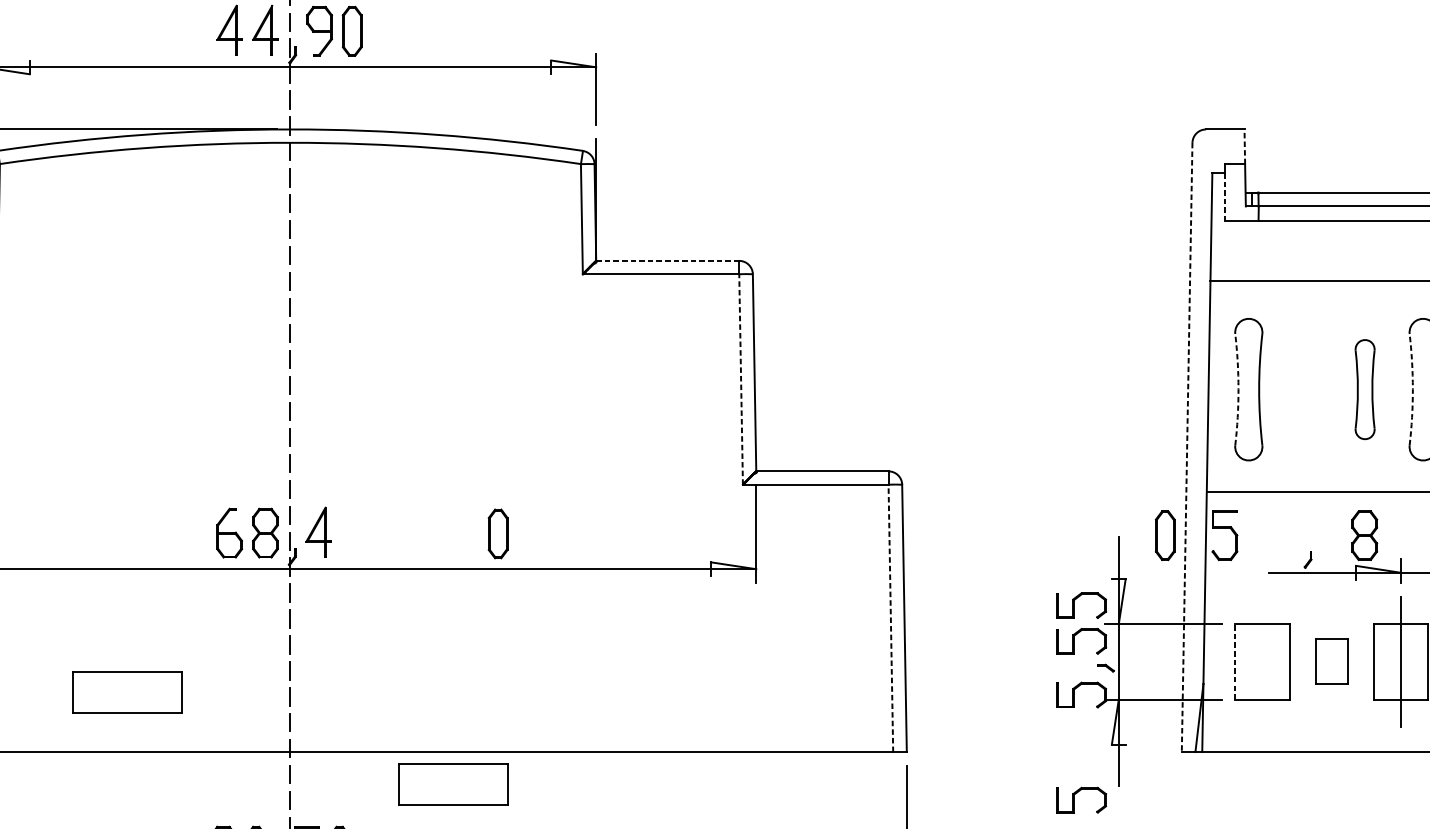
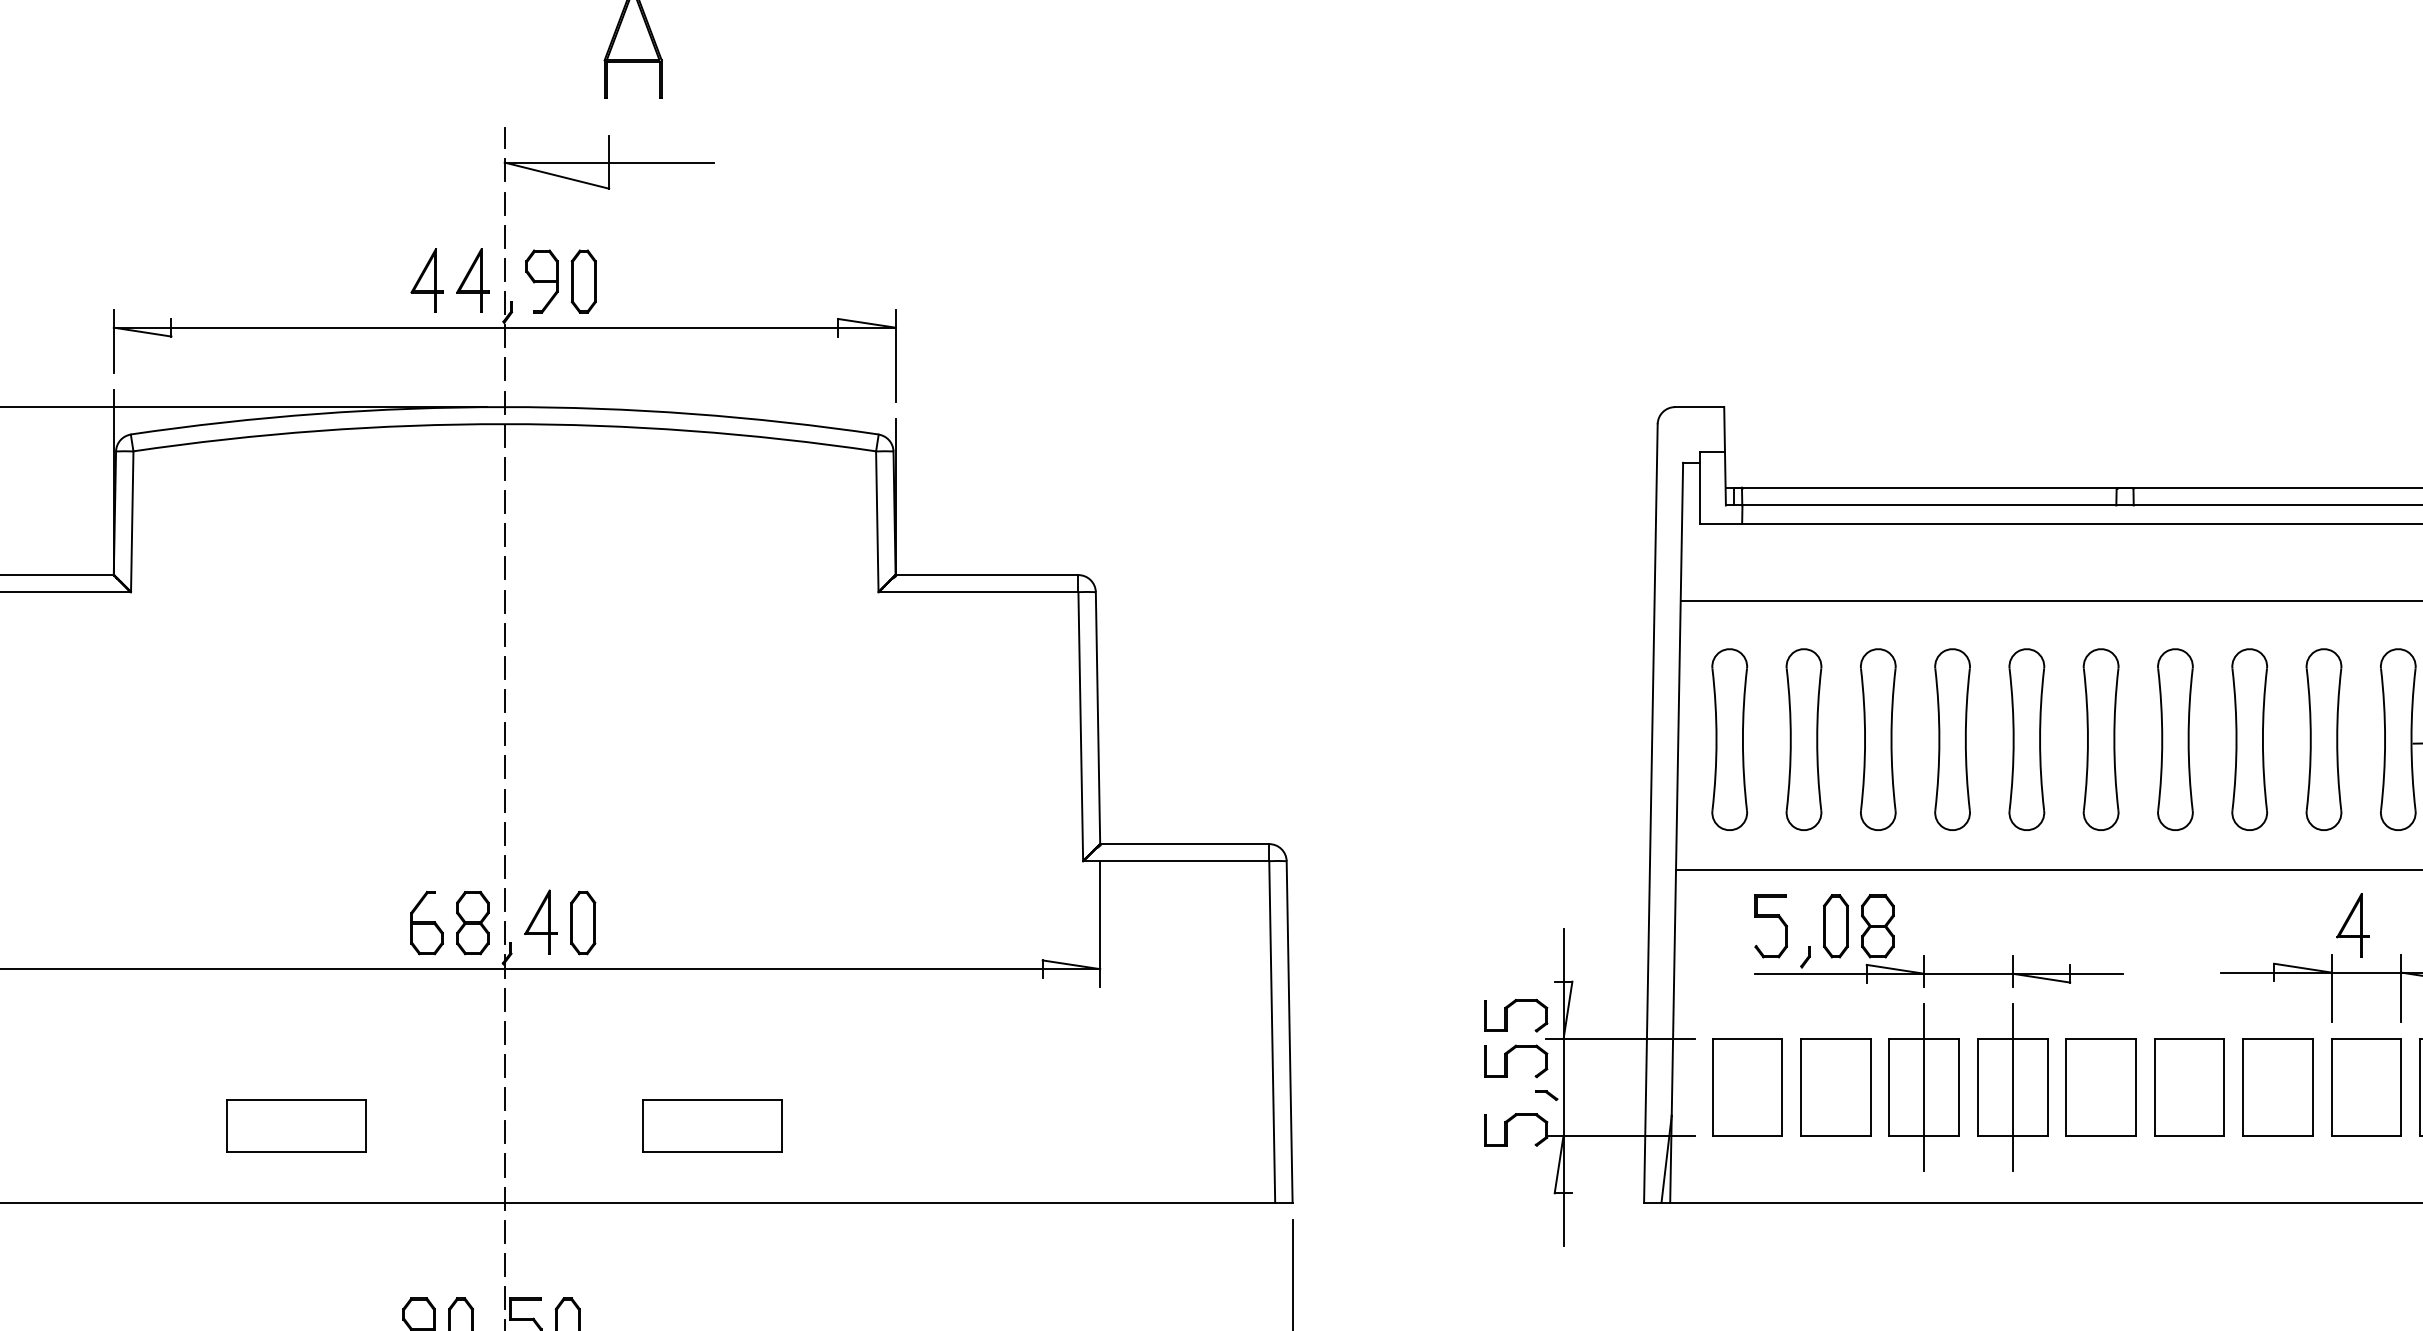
line: (1244, 146) -> (1724, 428), dashed -> solid
line: (1225, 197) -> (1699, 493), dashed -> solid
line: (668, 261) -> (987, 575), dashed -> solid
line: (740, 379) -> (1080, 726), dashed -> solid
arc: (1238, 389) -> (1716, 739), dashed -> solid
part: (1306, 389) -> (1803, 739), added
part: (1365, 389) -> (1878, 739), size x1.43
arc: (1412, 389) -> (1939, 739), dashed -> solid
line: (1186, 448) -> (1650, 814), dashed -> solid
part: (1224, 528) -> (1770, 917), moved
part: (498, 534) -> (583, 923), moved
part: (1164, 535) -> (1835, 926), moved
line: (891, 618) -> (1272, 1032), dashed -> solid
line: (1235, 661) -> (1712, 1087), dashed -> solid
part: (1331, 661) -> (1835, 1087), size x1.67
part: (452, 783) -> (712, 1125), moved
part: (1074, 800) -> (1507, 1264), removed

